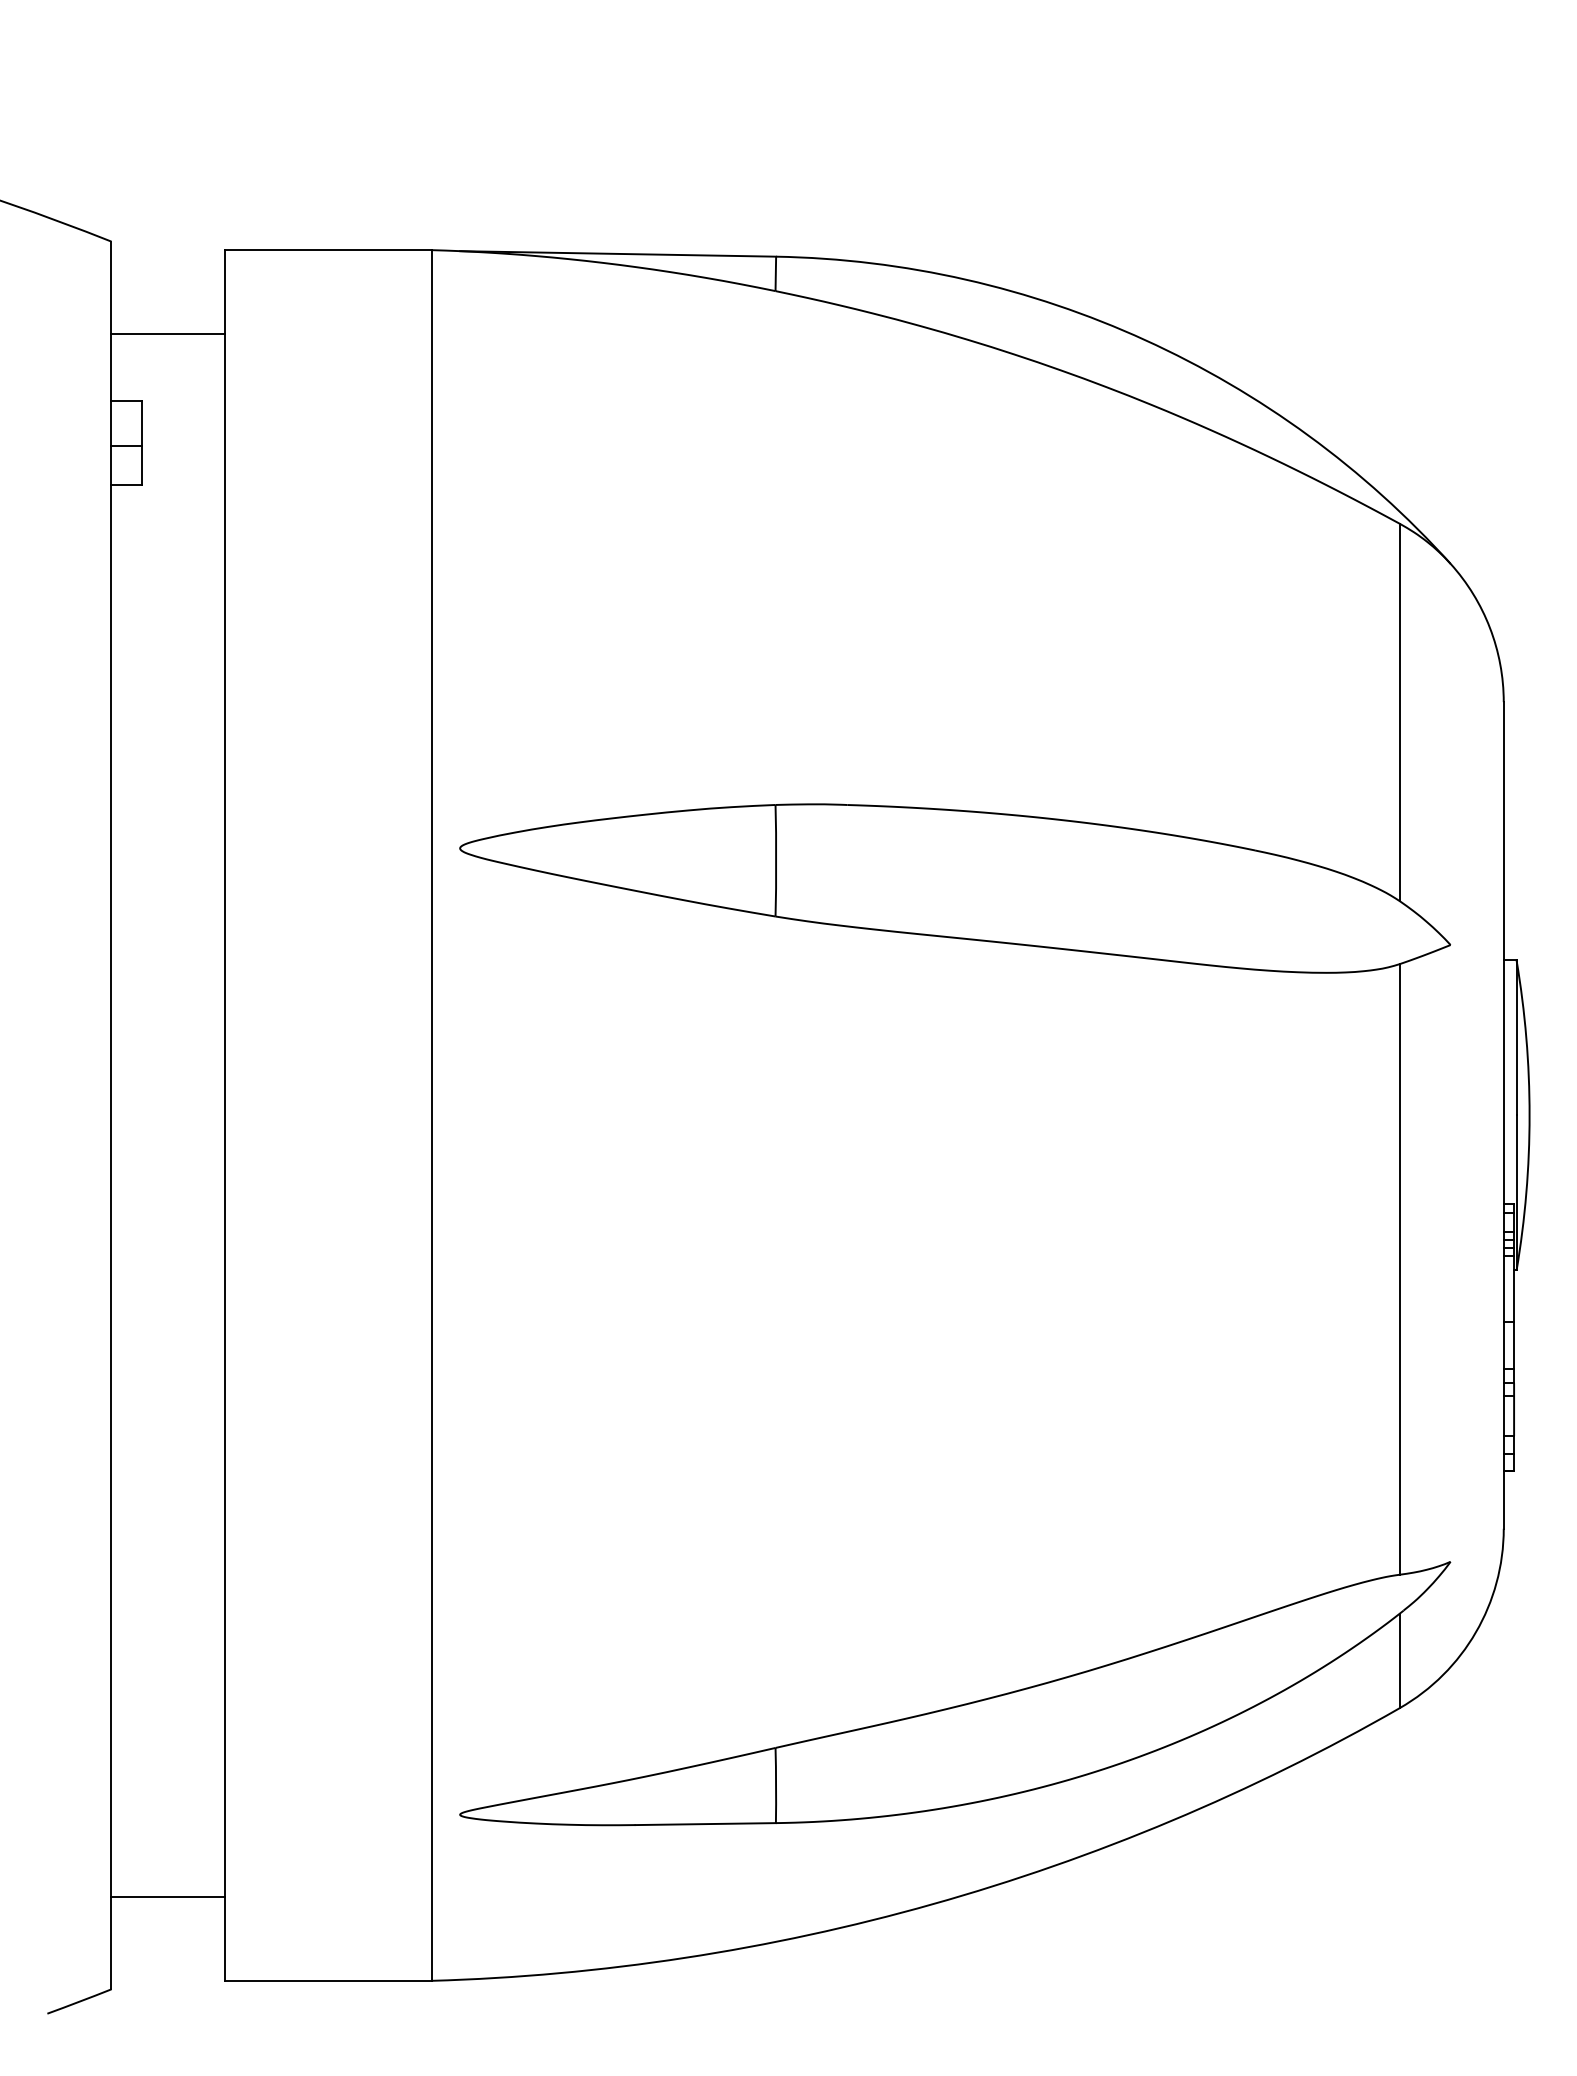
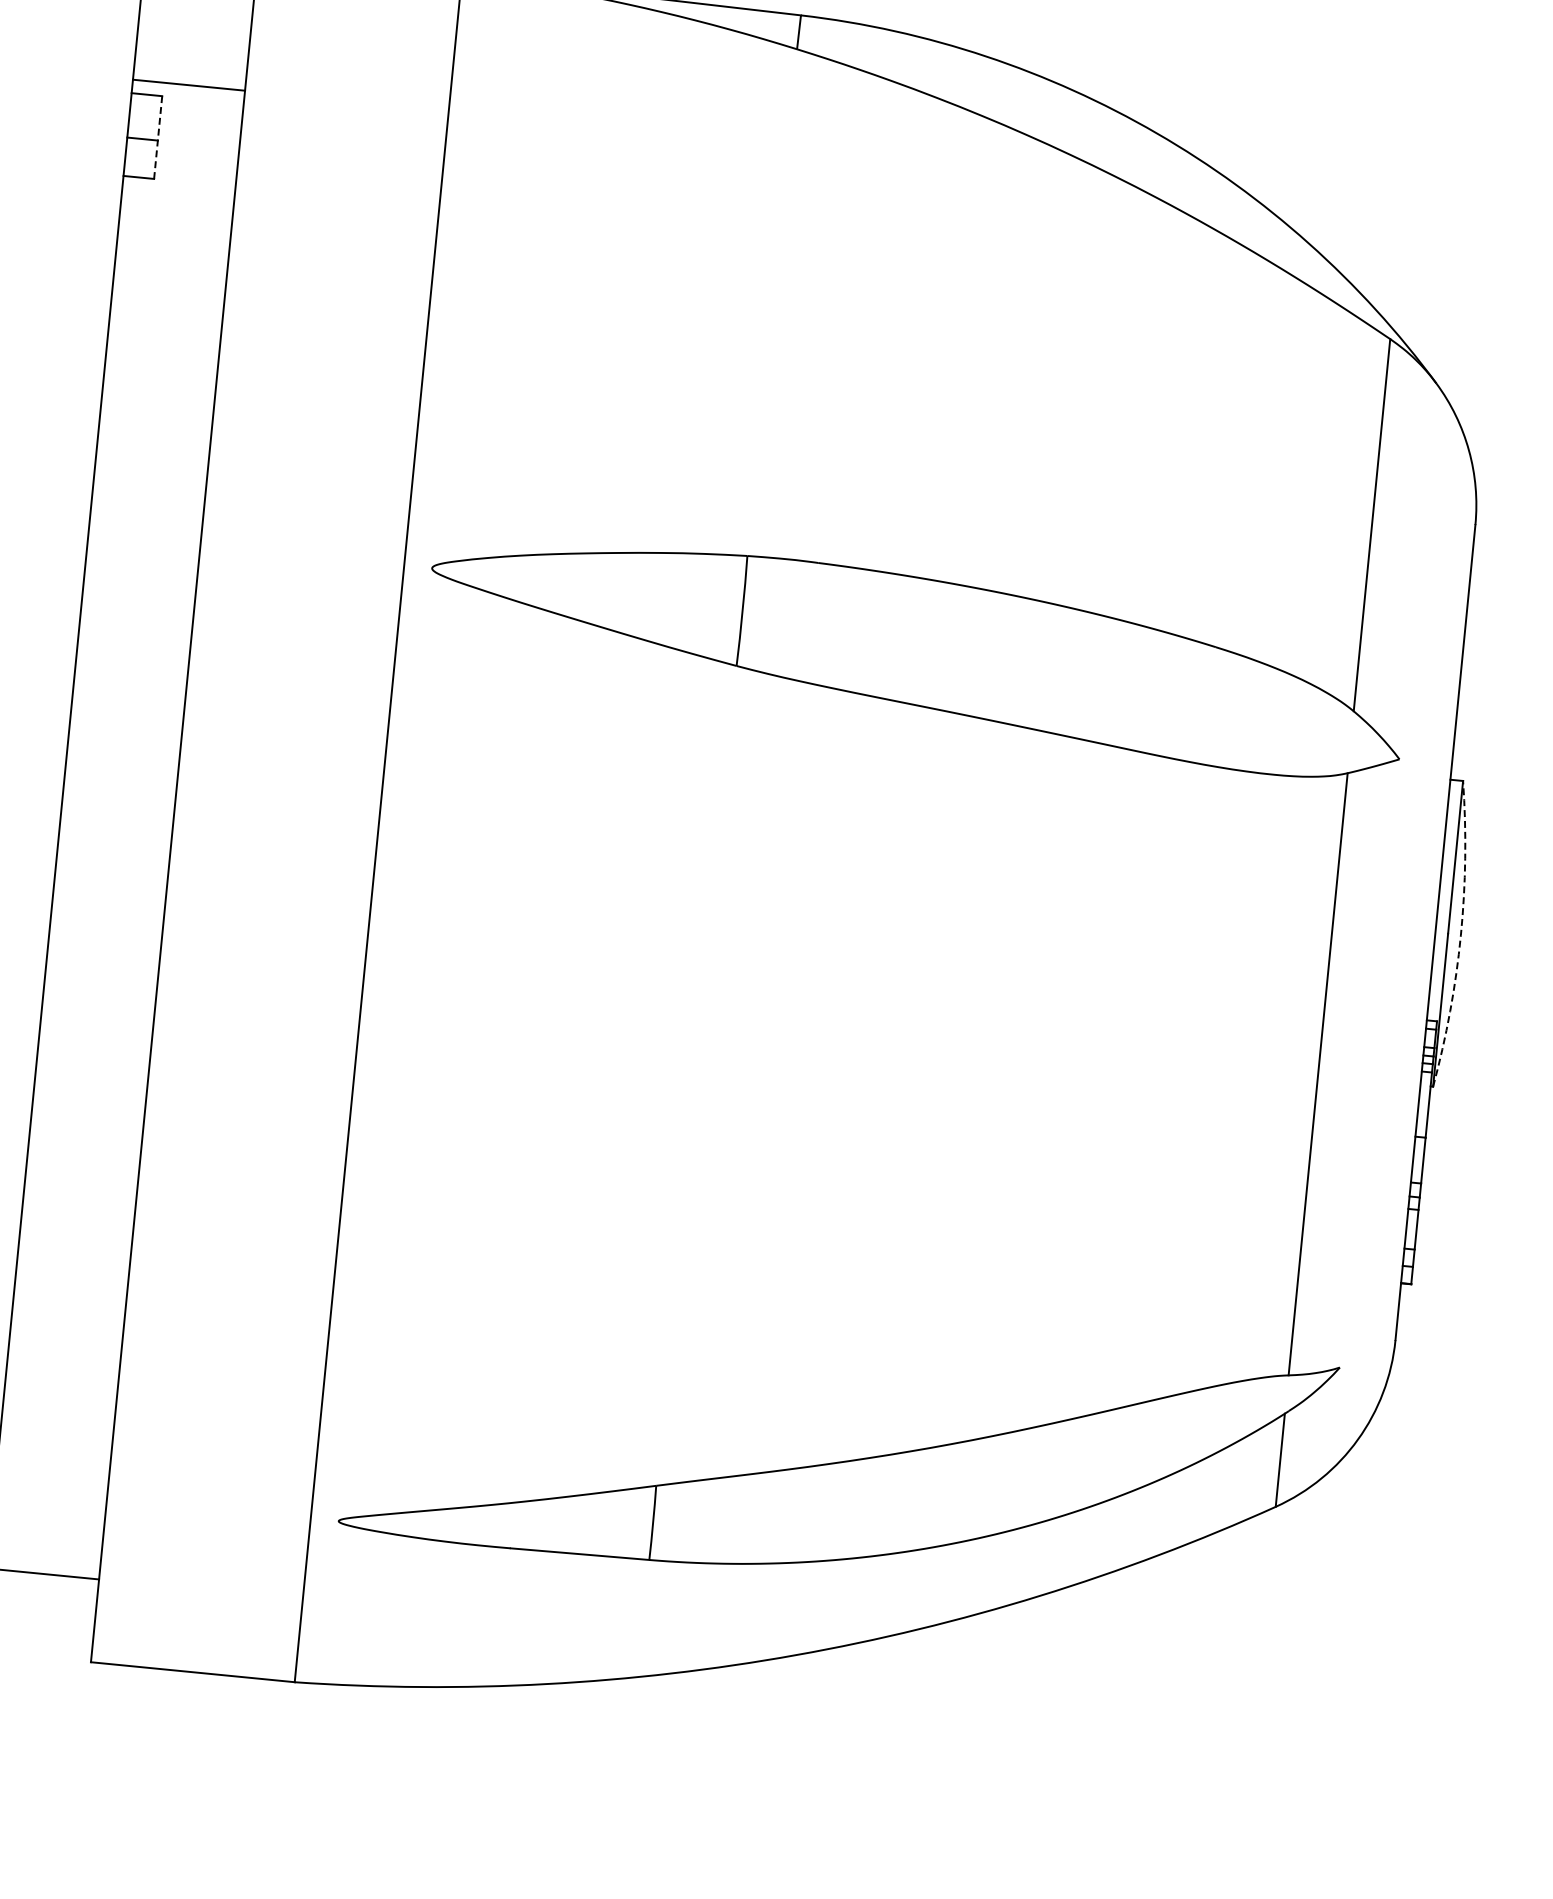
line: (168, 334) -> (189, 85), moved
line: (142, 442) -> (158, 137), solid -> dashed
arc: (1529, 1115) -> (1460, 935), solid -> dashed

